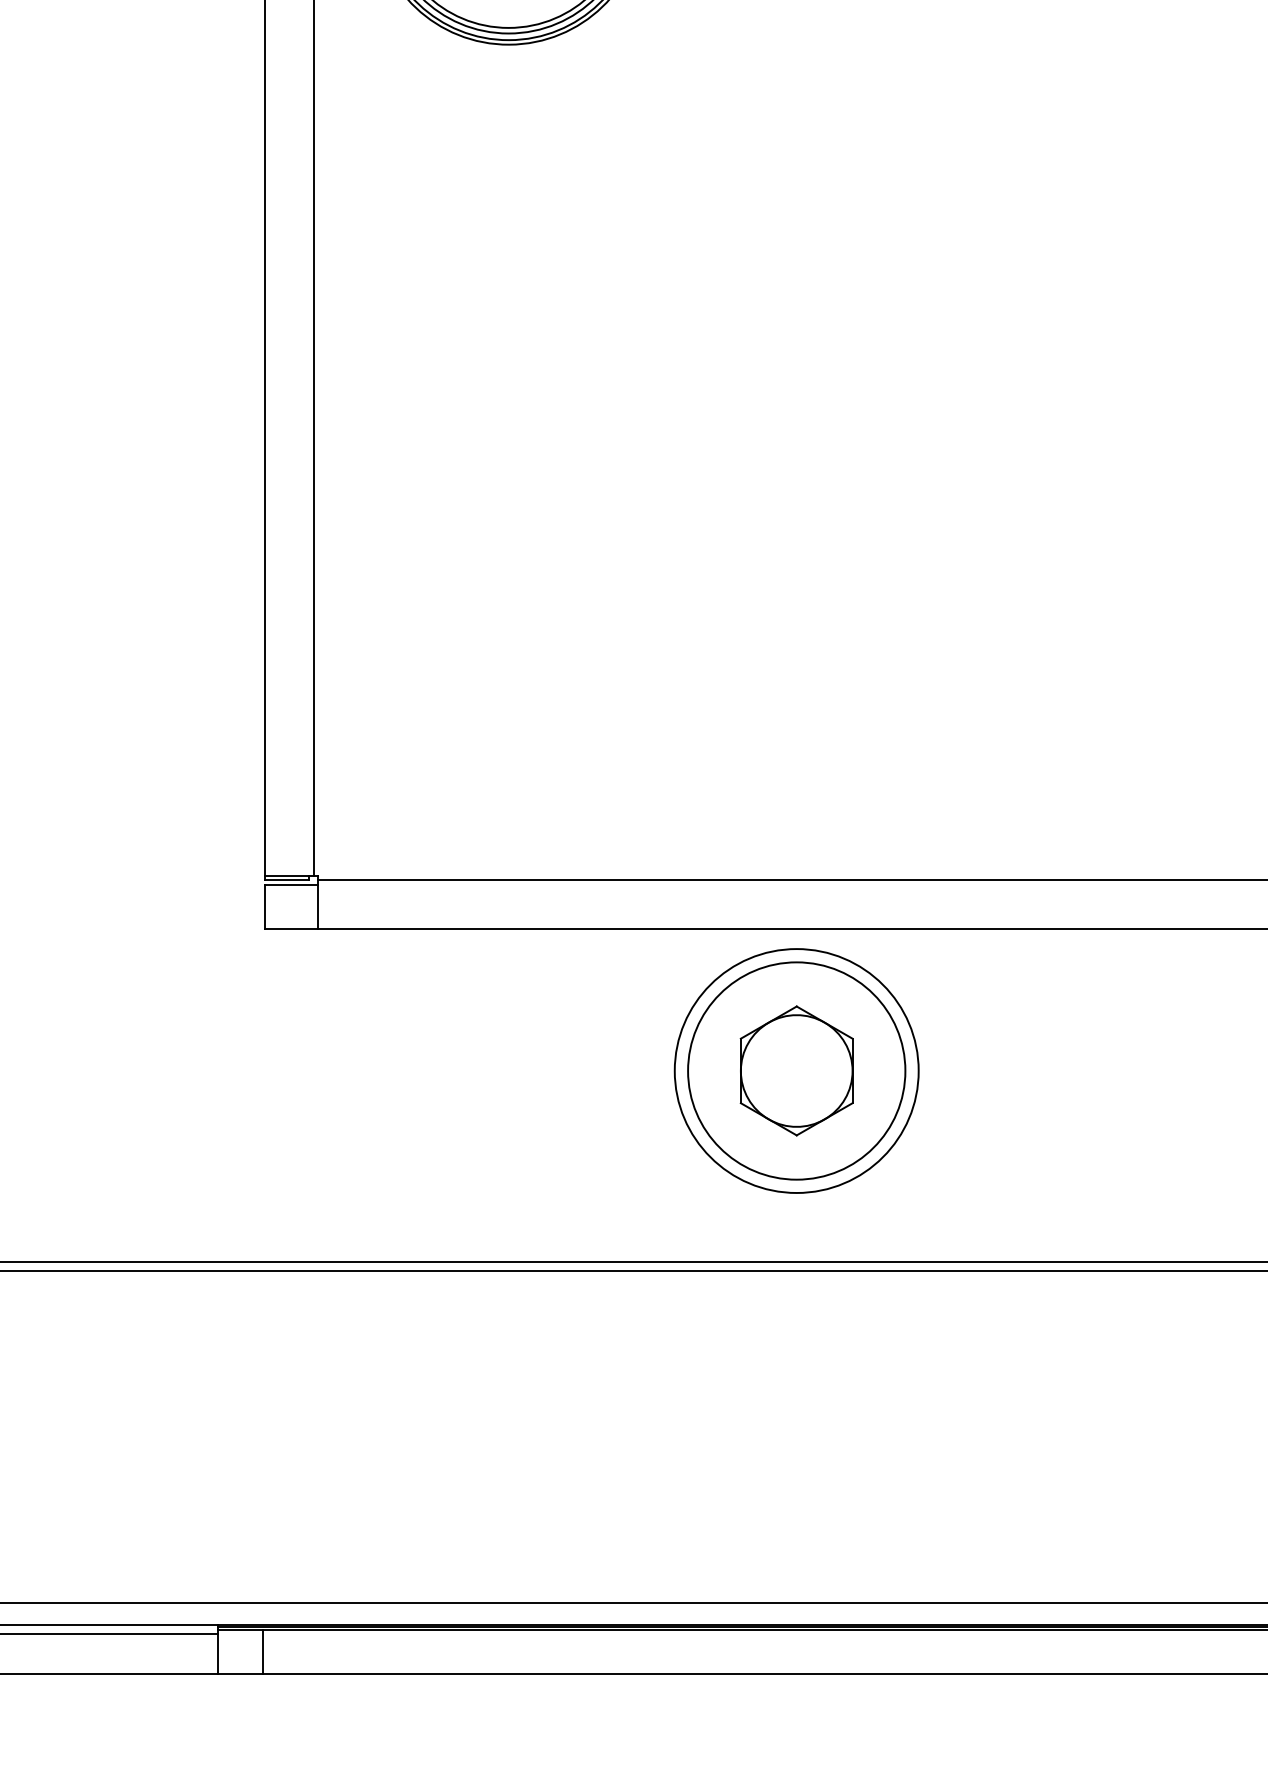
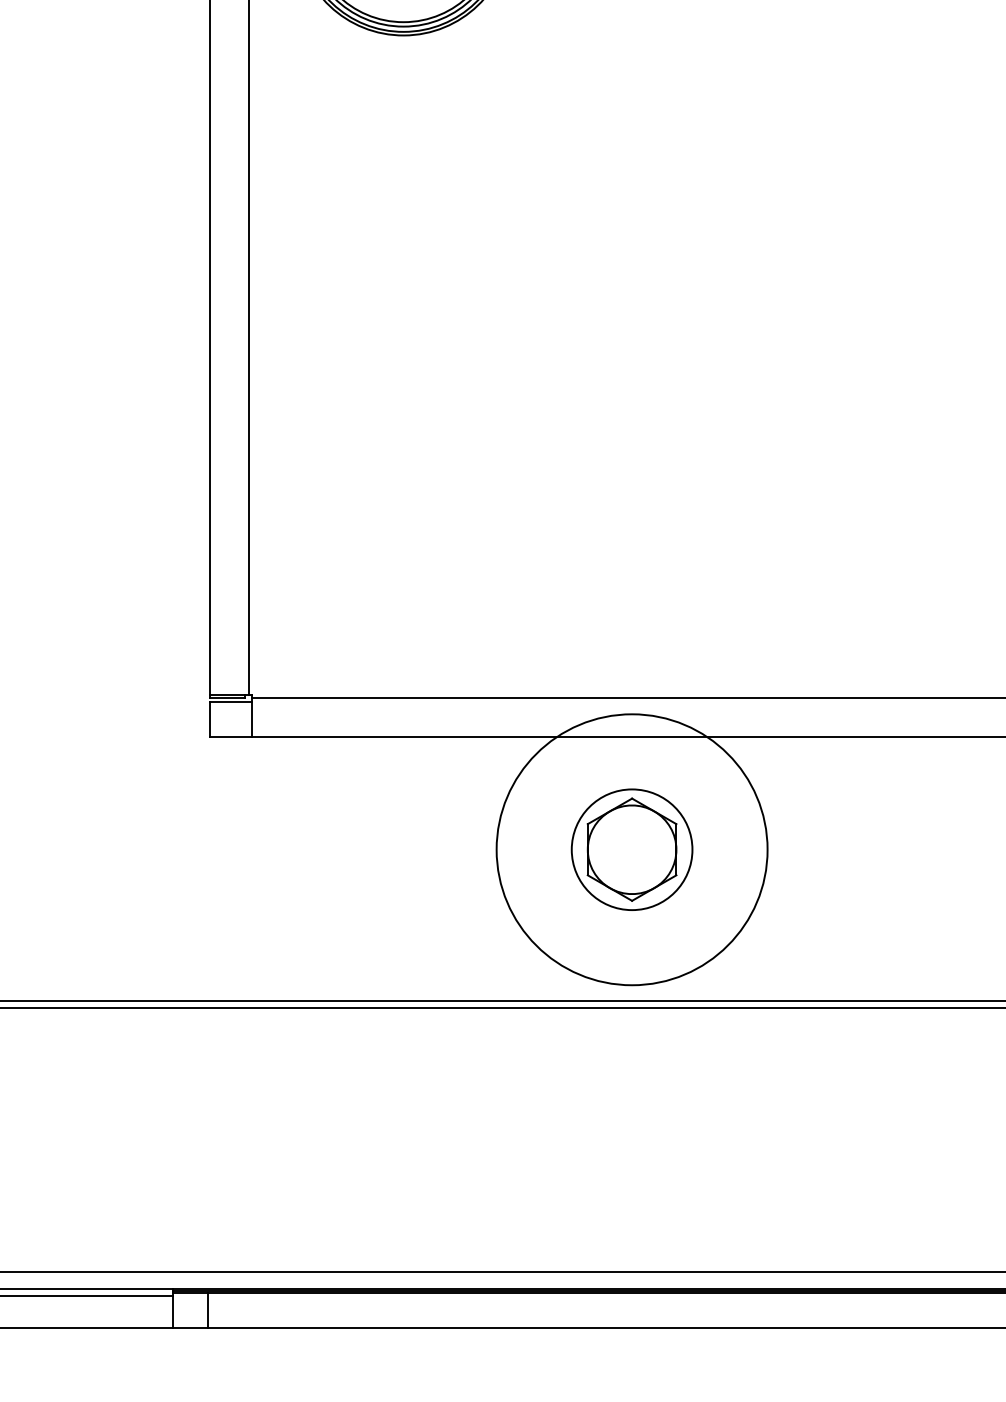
circle: (795, 1070) -> (631, 849), size x0.7
circle: (795, 1070) -> (631, 849), size x1.4

